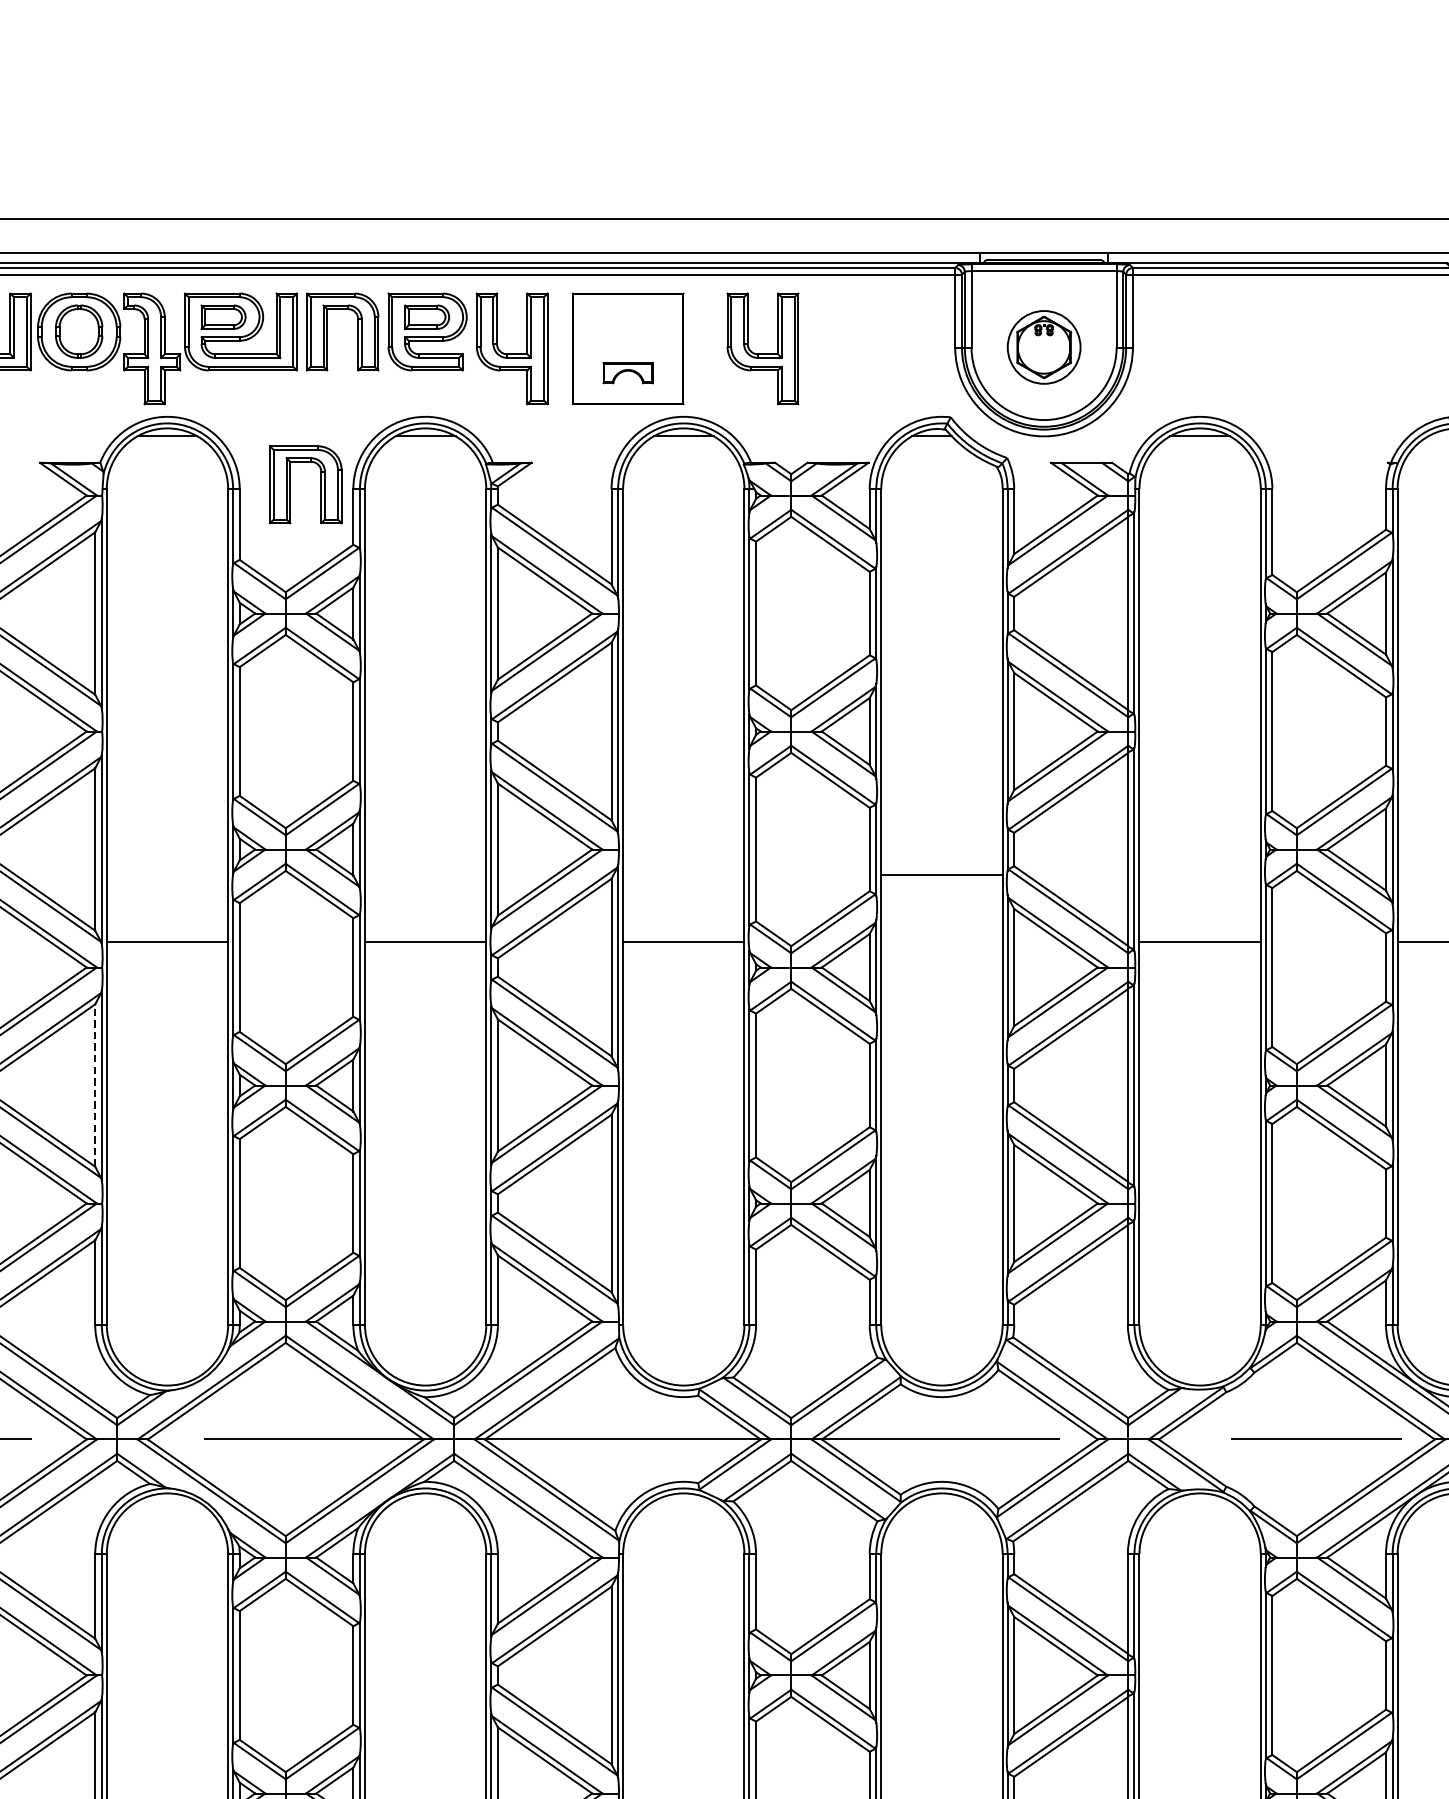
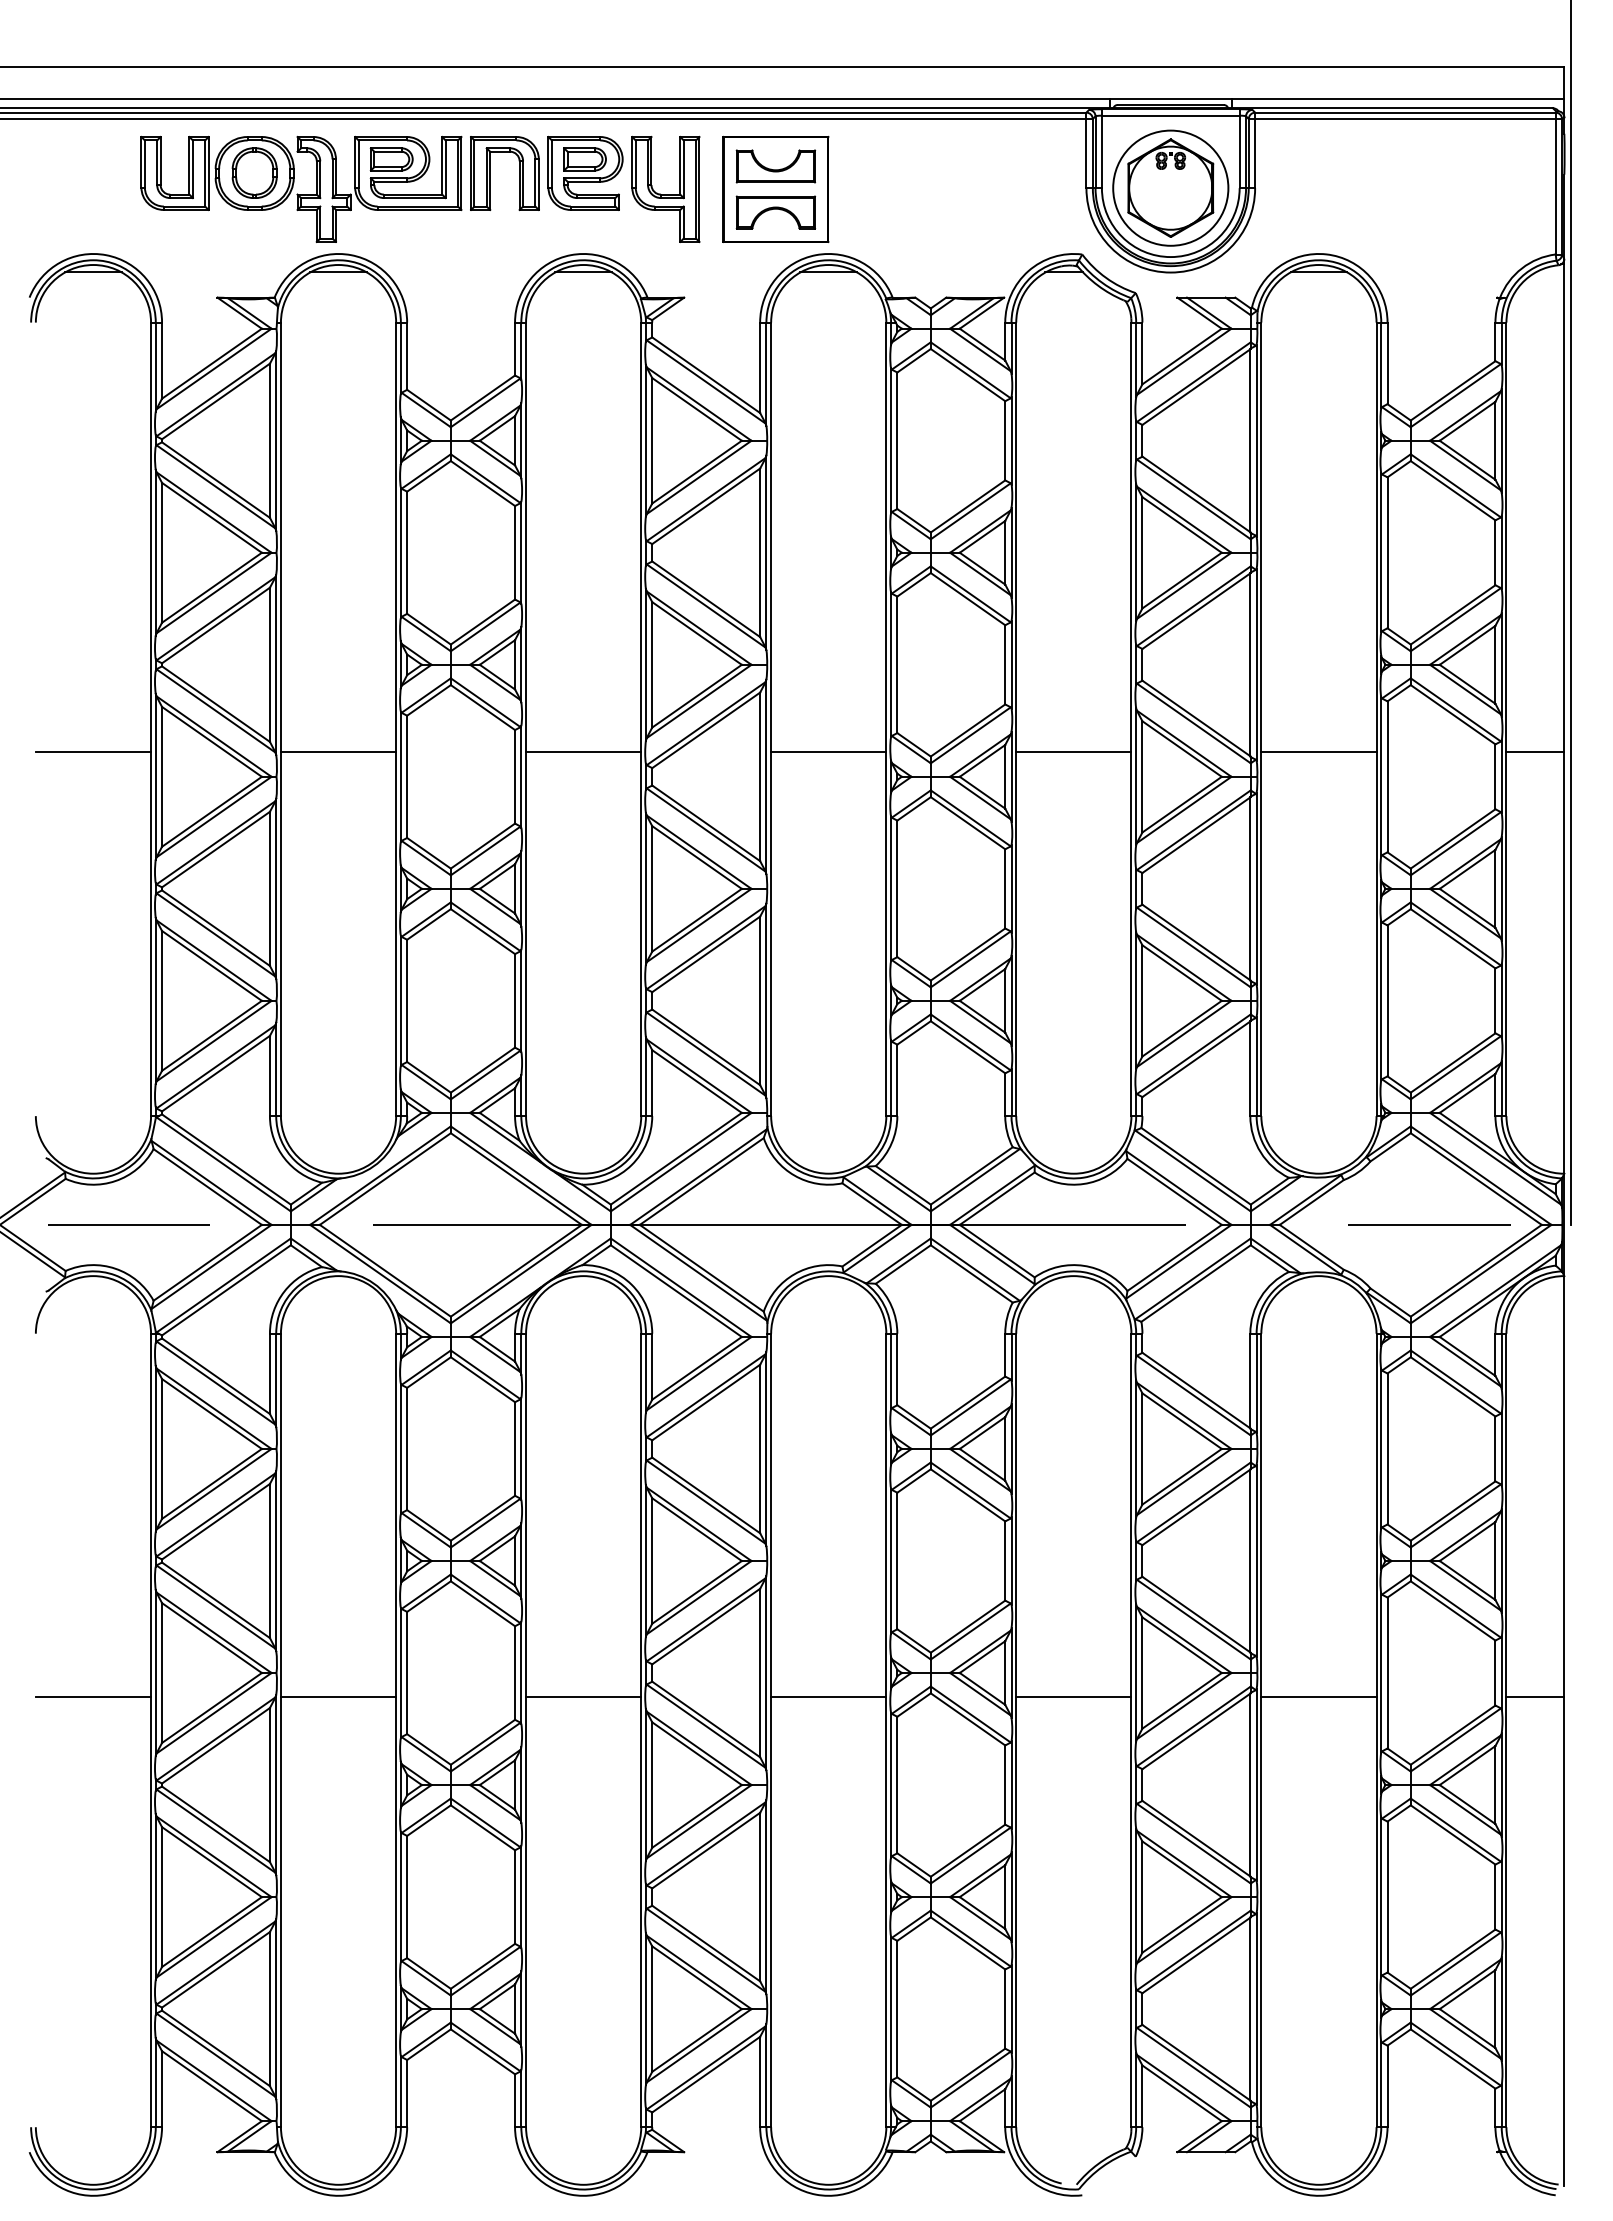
part: (627, 324) -> (775, 166), added
part: (1043, 346) -> (1170, 187), size x1.67
part: (762, 348) -> (903, 189), removed
part: (627, 373) -> (775, 212), size x1.67
part: (290, 484) -> (455, 318), removed
line: (941, 875) -> (1073, 752), moved
line: (94, 1085) -> (269, 888), dashed -> solid

